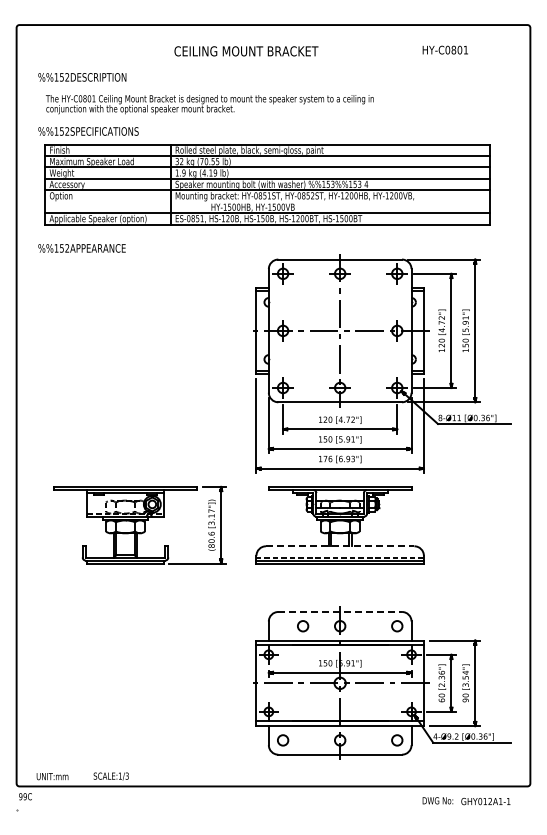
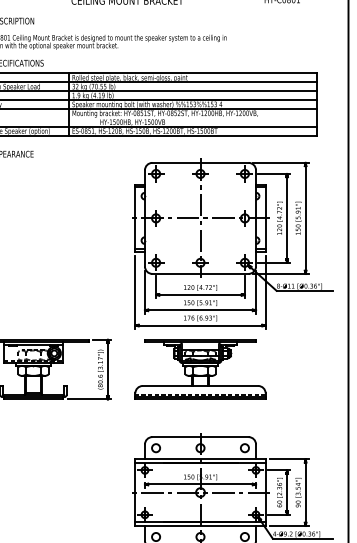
line: (340, 546) -> (200, 386), dashed -> solid
line: (340, 611) -> (200, 436), dashed -> solid
circle: (303, 626) -> (156, 448), moved

